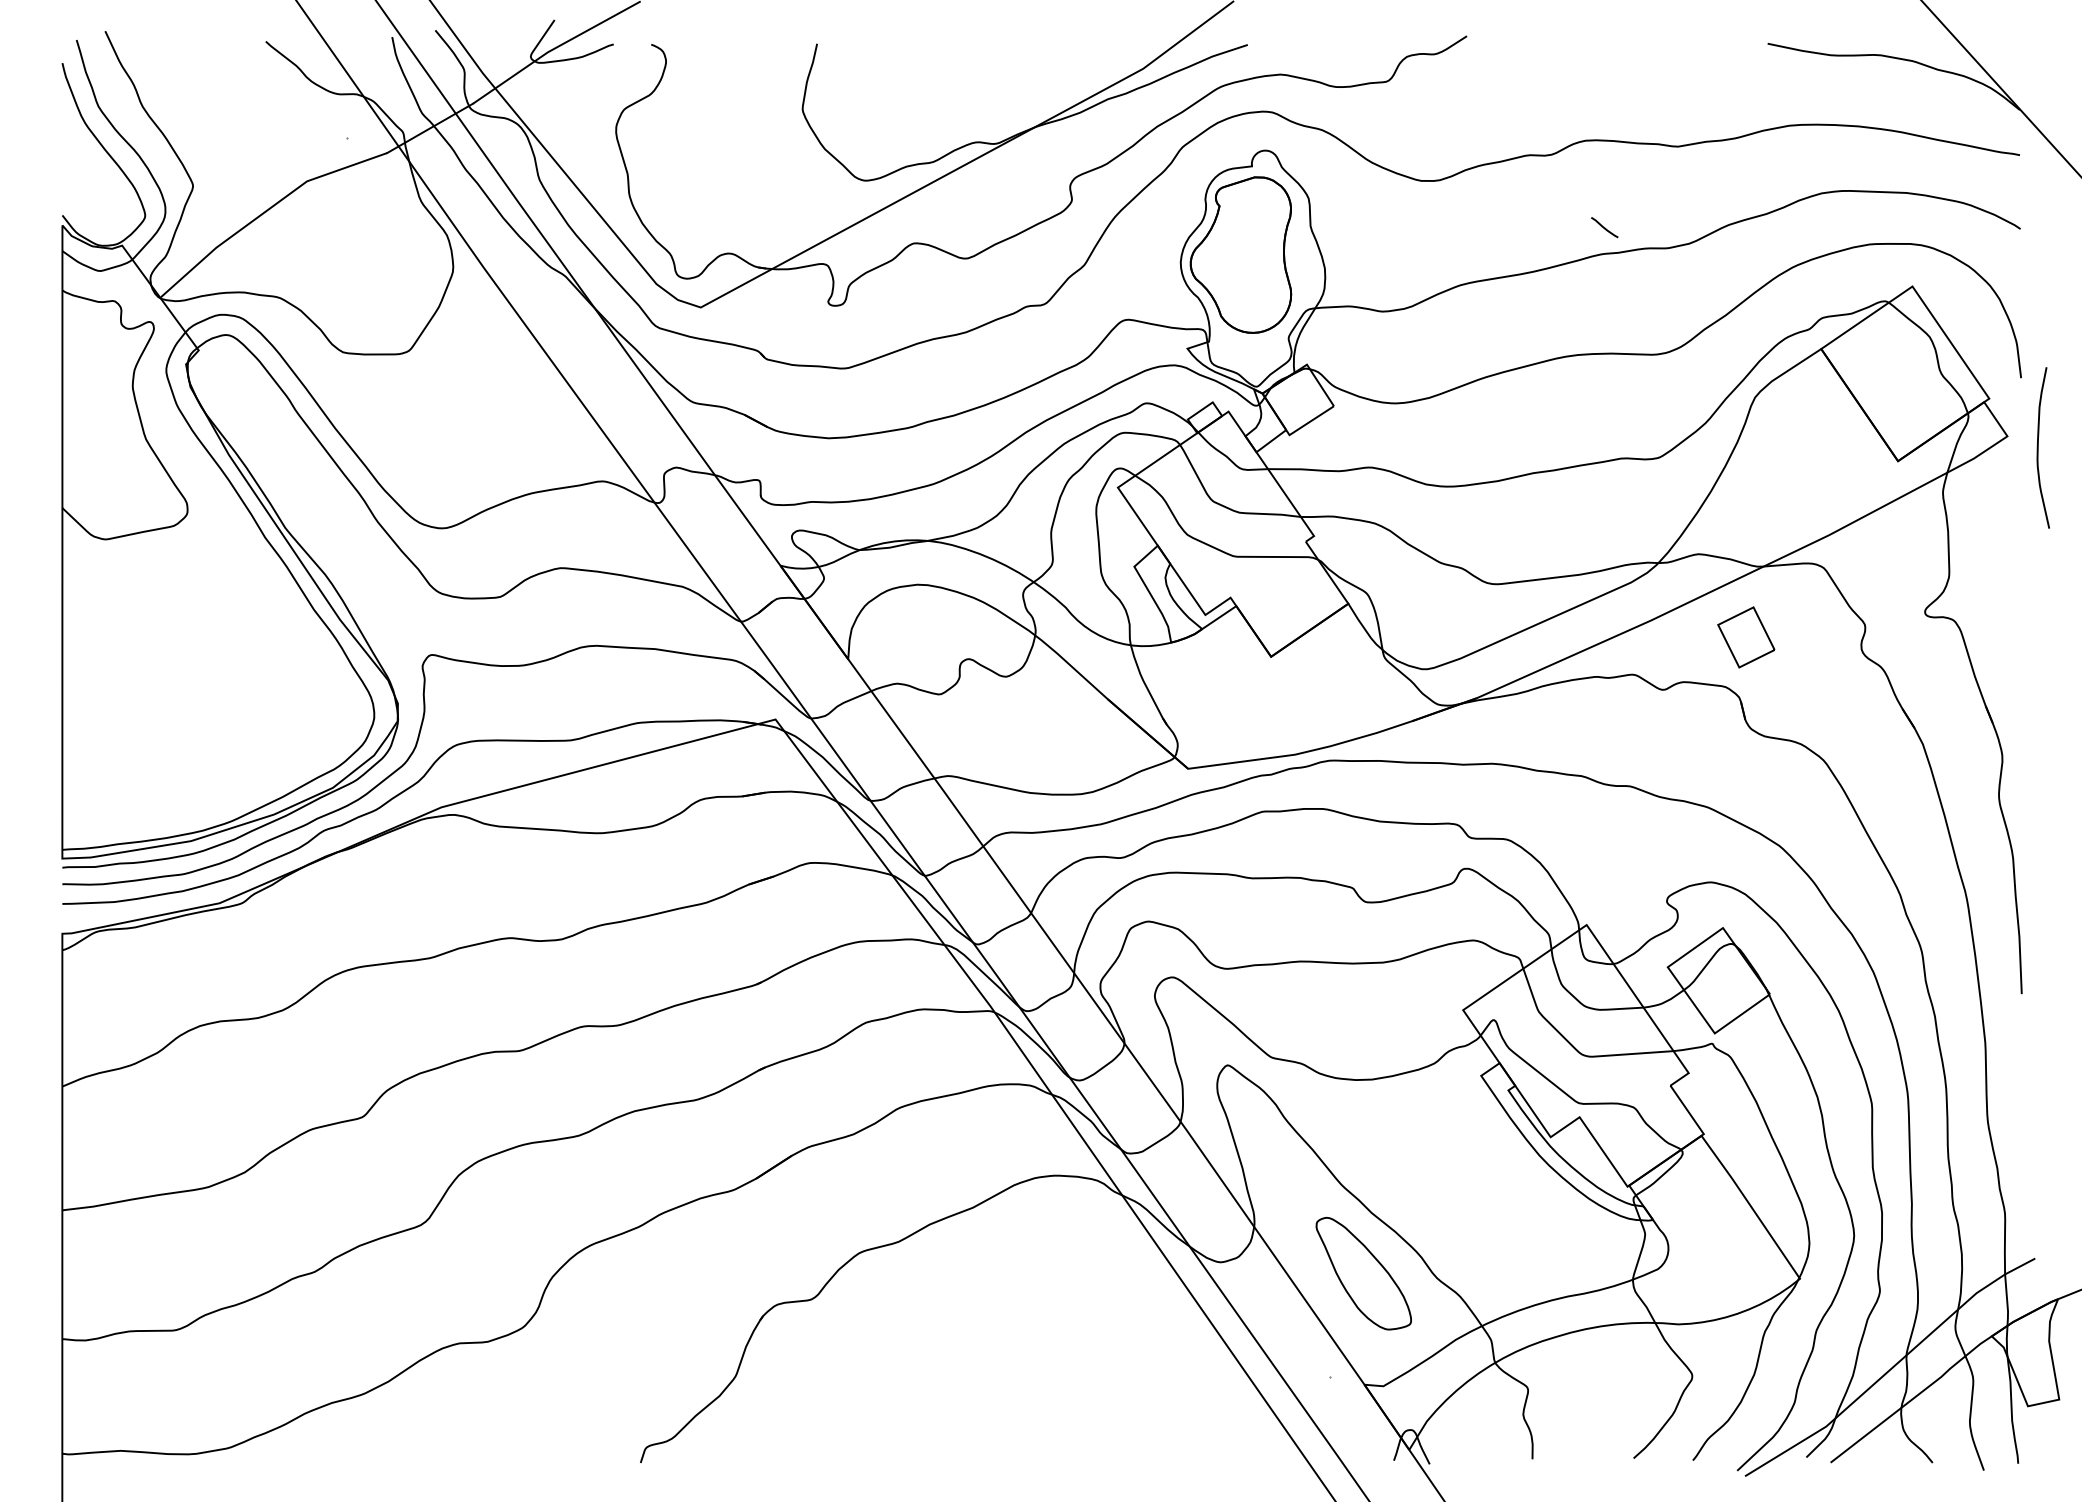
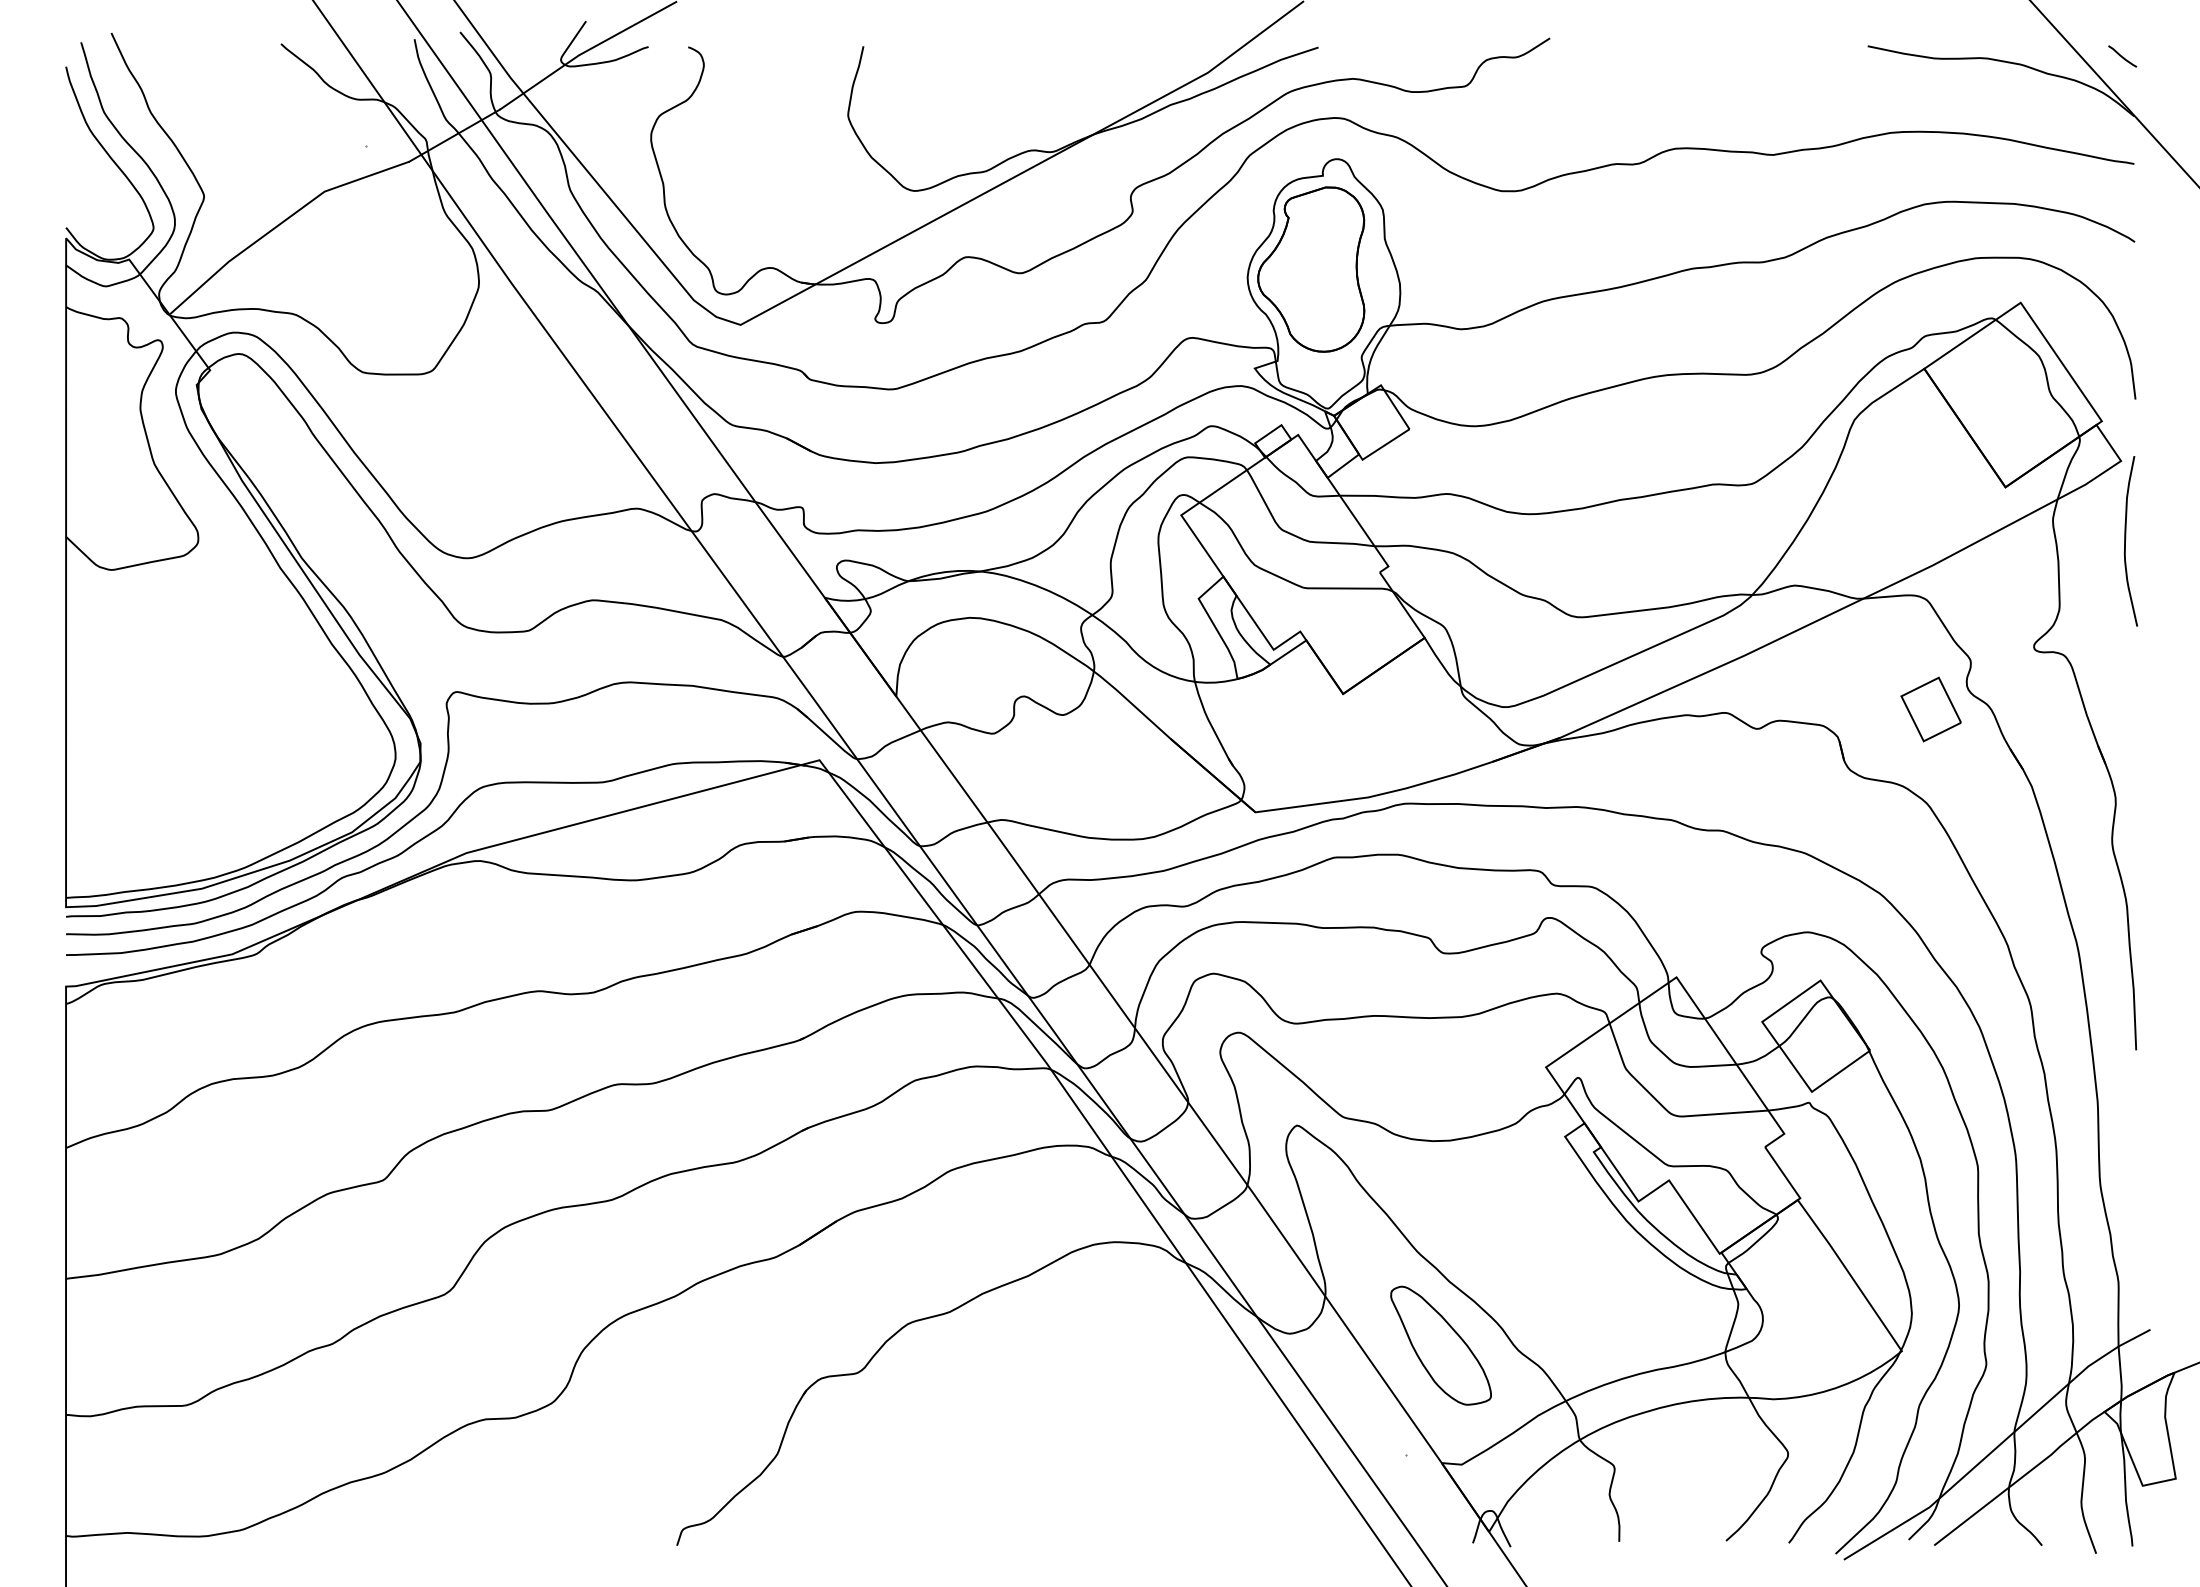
curve: (1604, 227) -> (2122, 56), moved
curve: (2039, 445) -> (2126, 538), moved
part: (1745, 637) -> (1930, 709), moved

